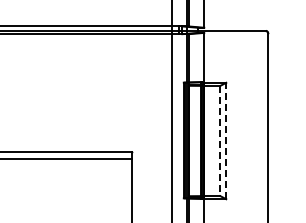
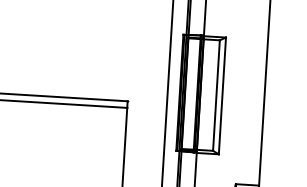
line: (226, 140) -> (222, 95), dashed -> solid
line: (220, 141) -> (216, 96), dashed -> solid

